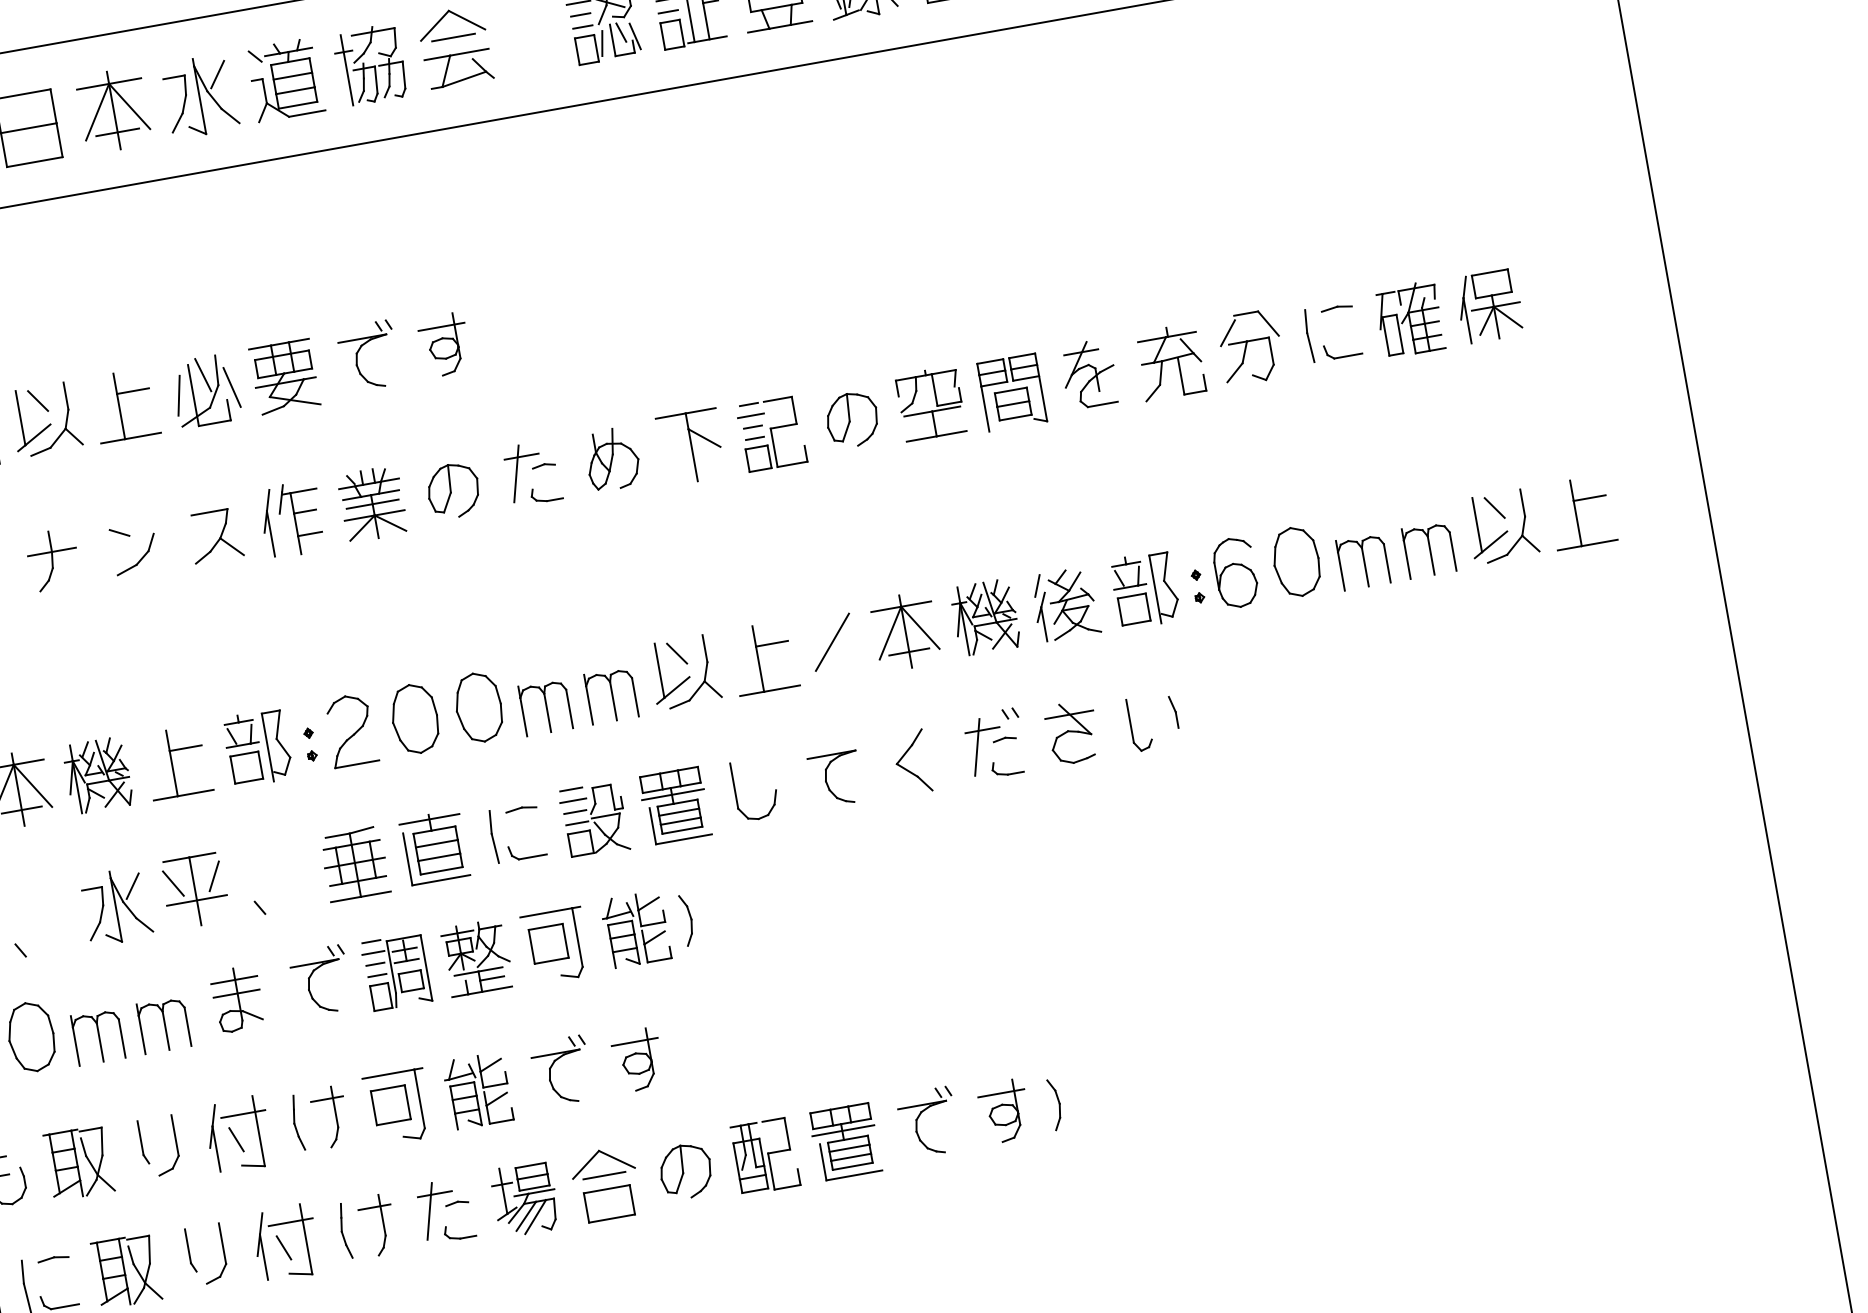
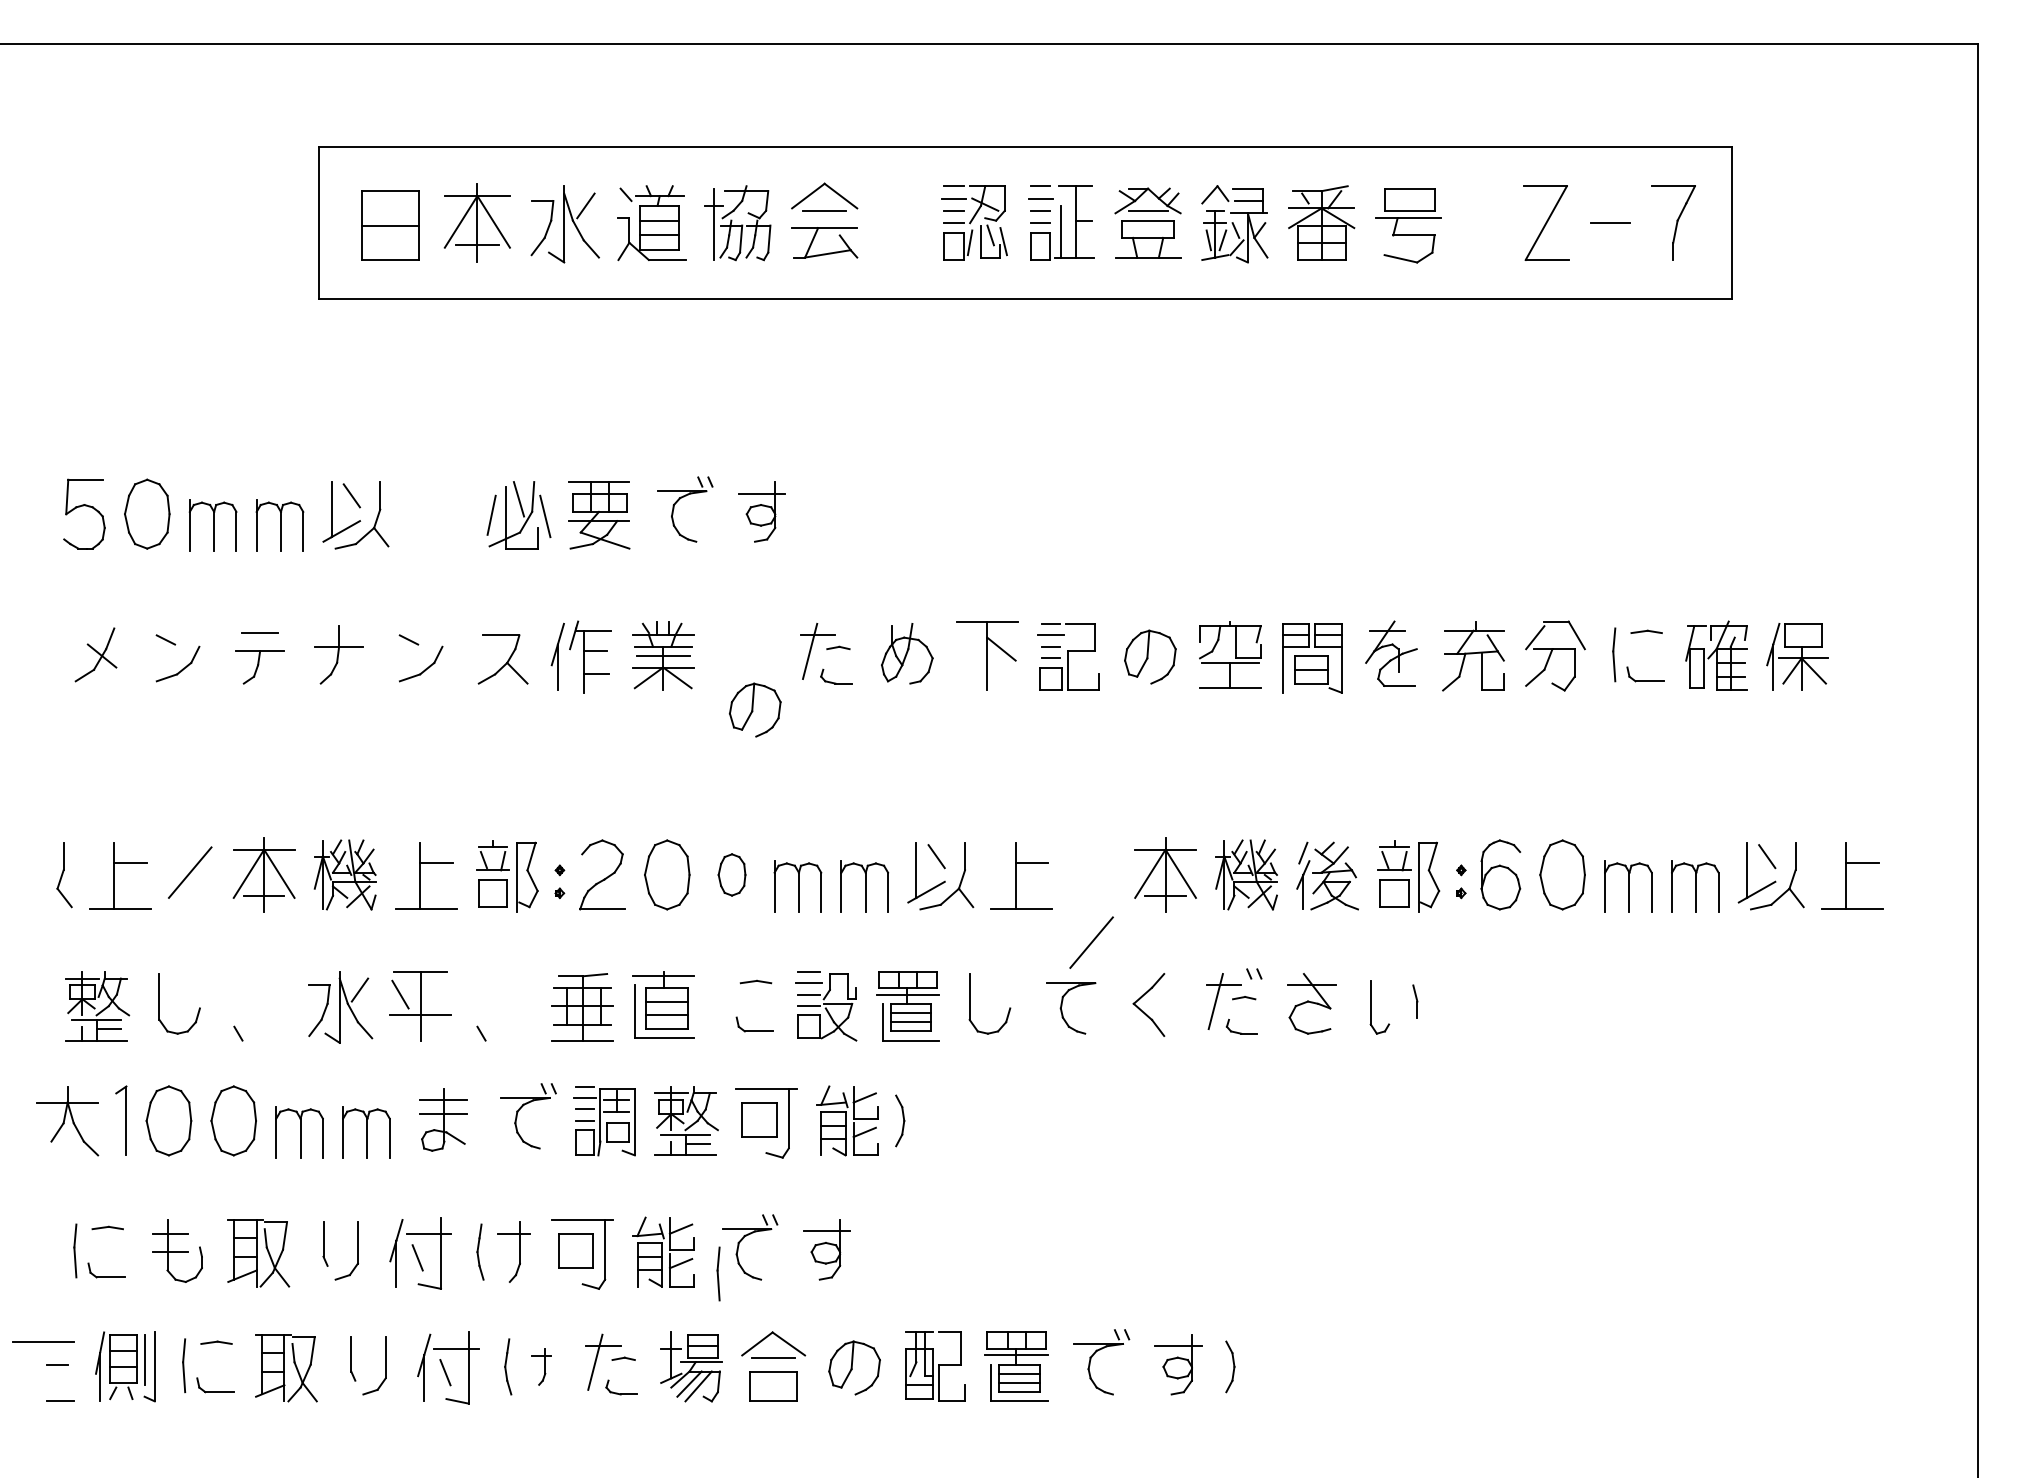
part: (124, 405) -> (436, 515), removed
part: (452, 490) -> (754, 709), moved
line: (832, 642) -> (1091, 942), moved
part: (478, 707) -> (731, 874), size x0.6
part: (493, 836) -> (718, 1273), moved
line: (213, 876) -> (441, 994), removed
part: (377, 1224) -> (541, 1366), size x0.6

